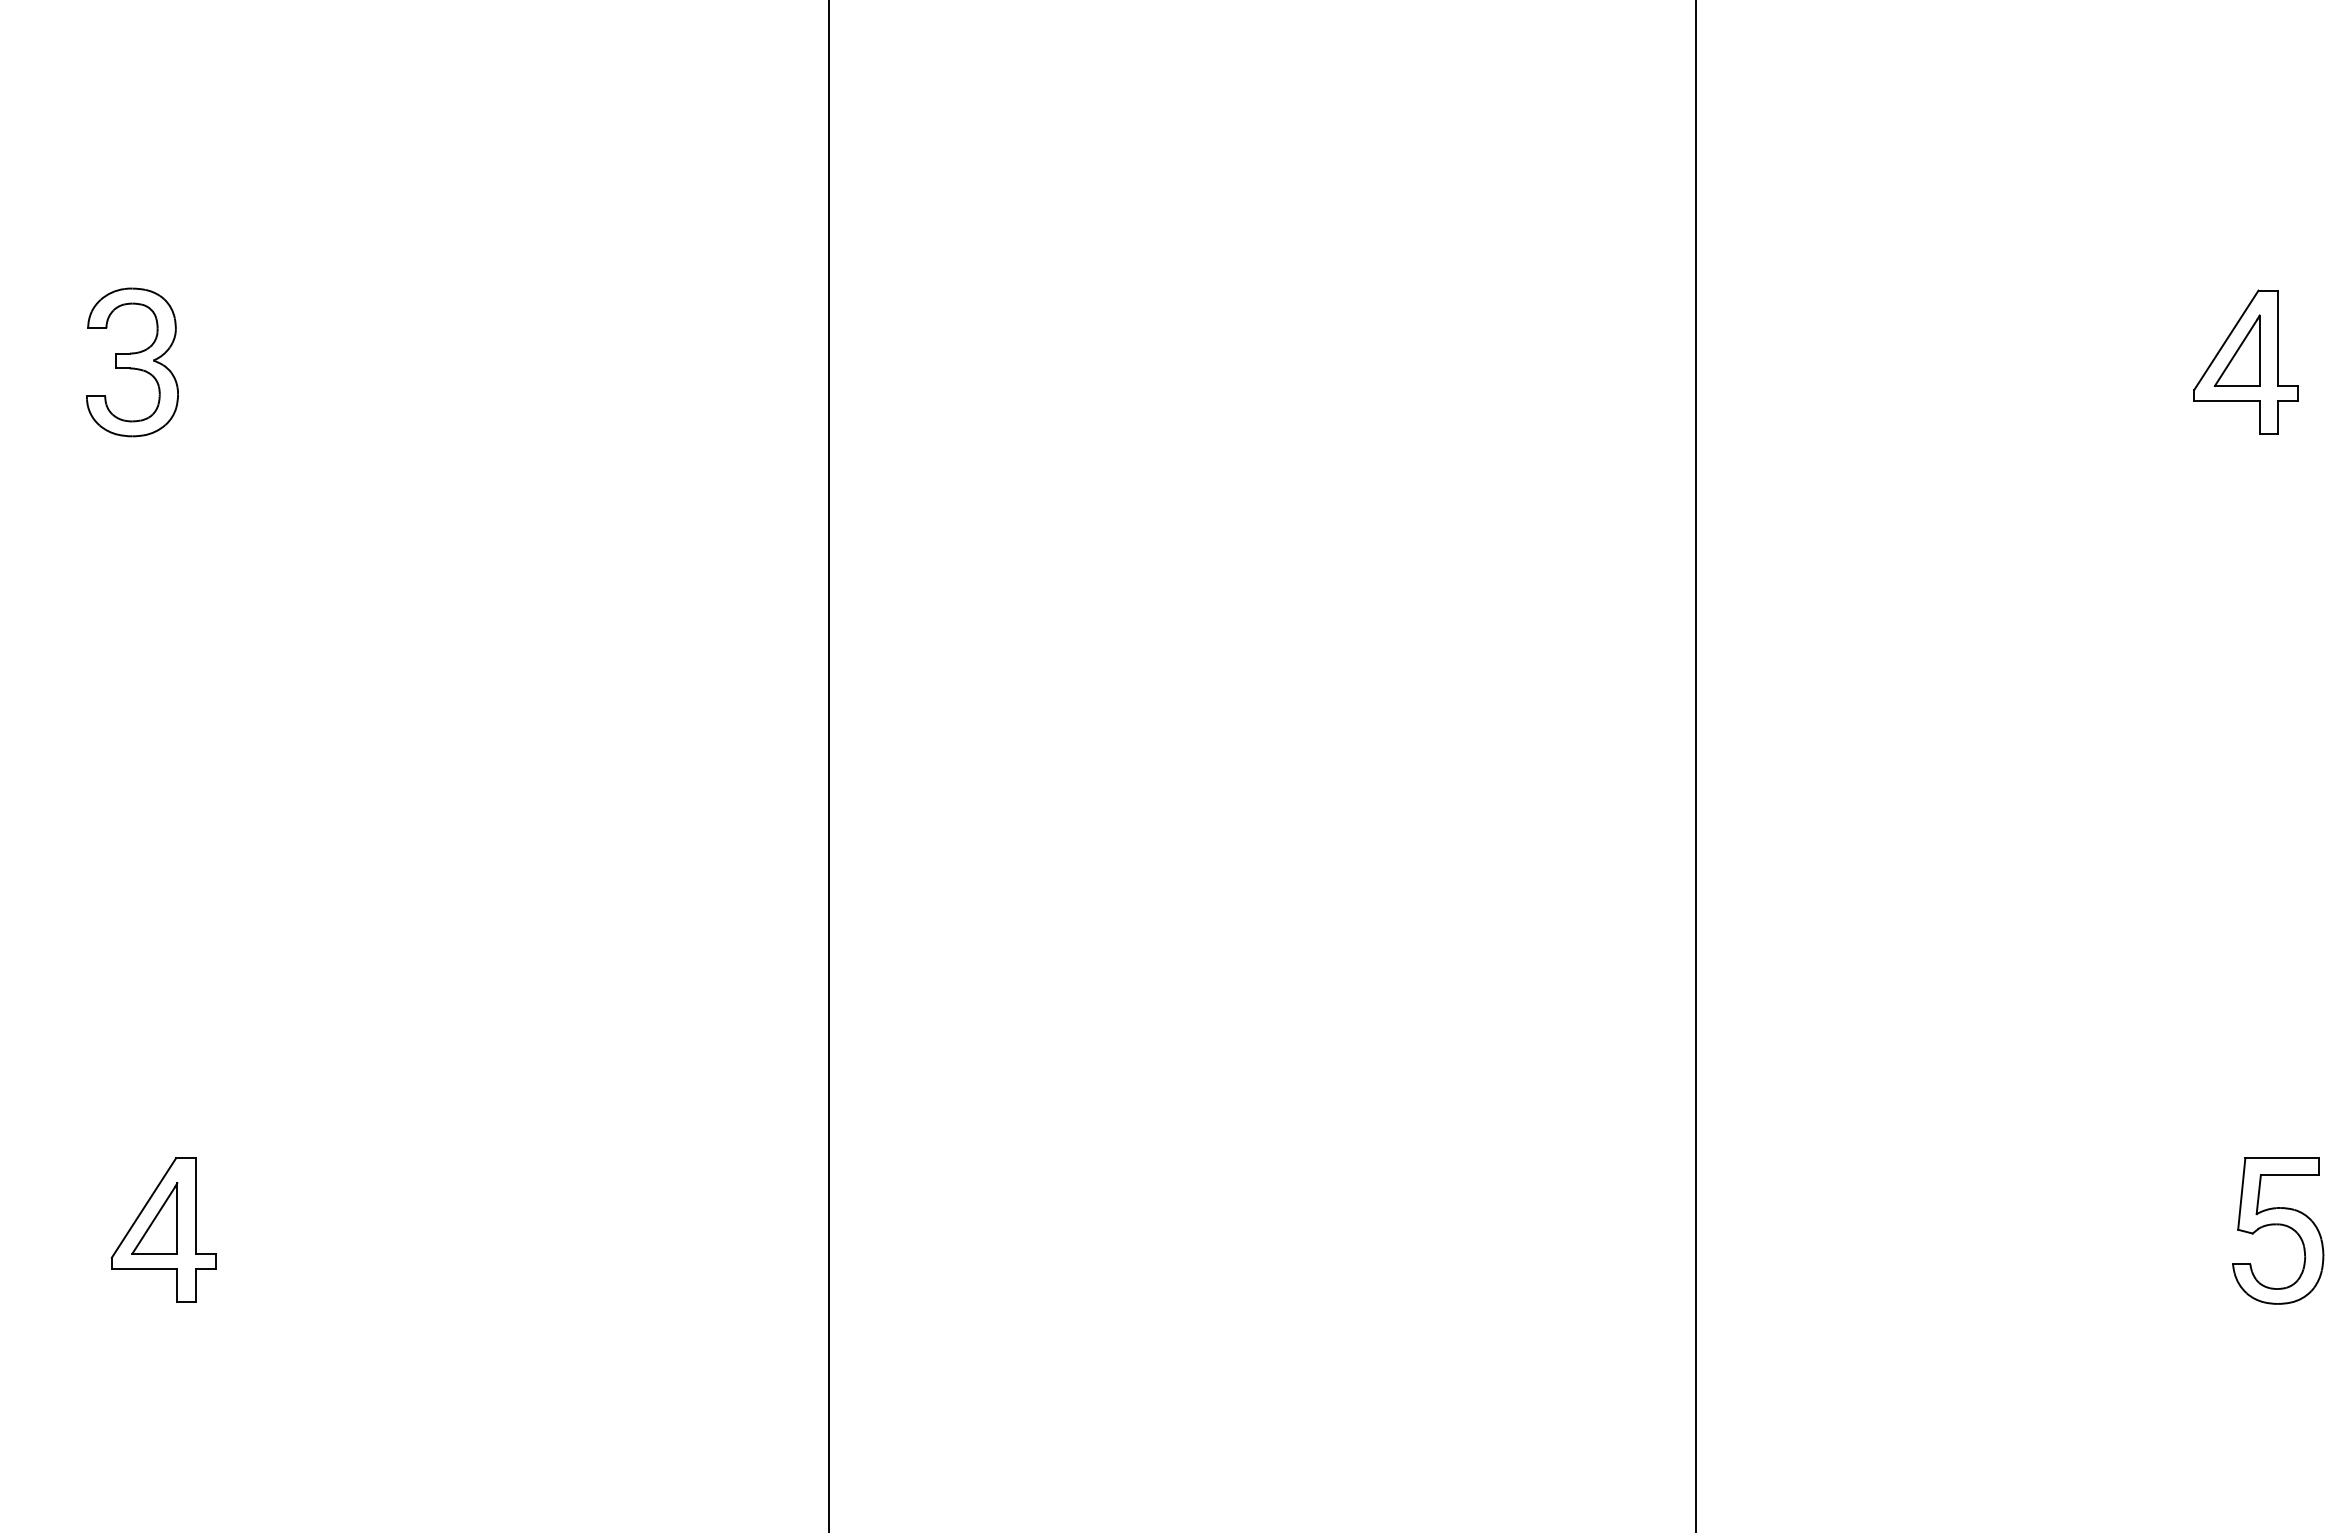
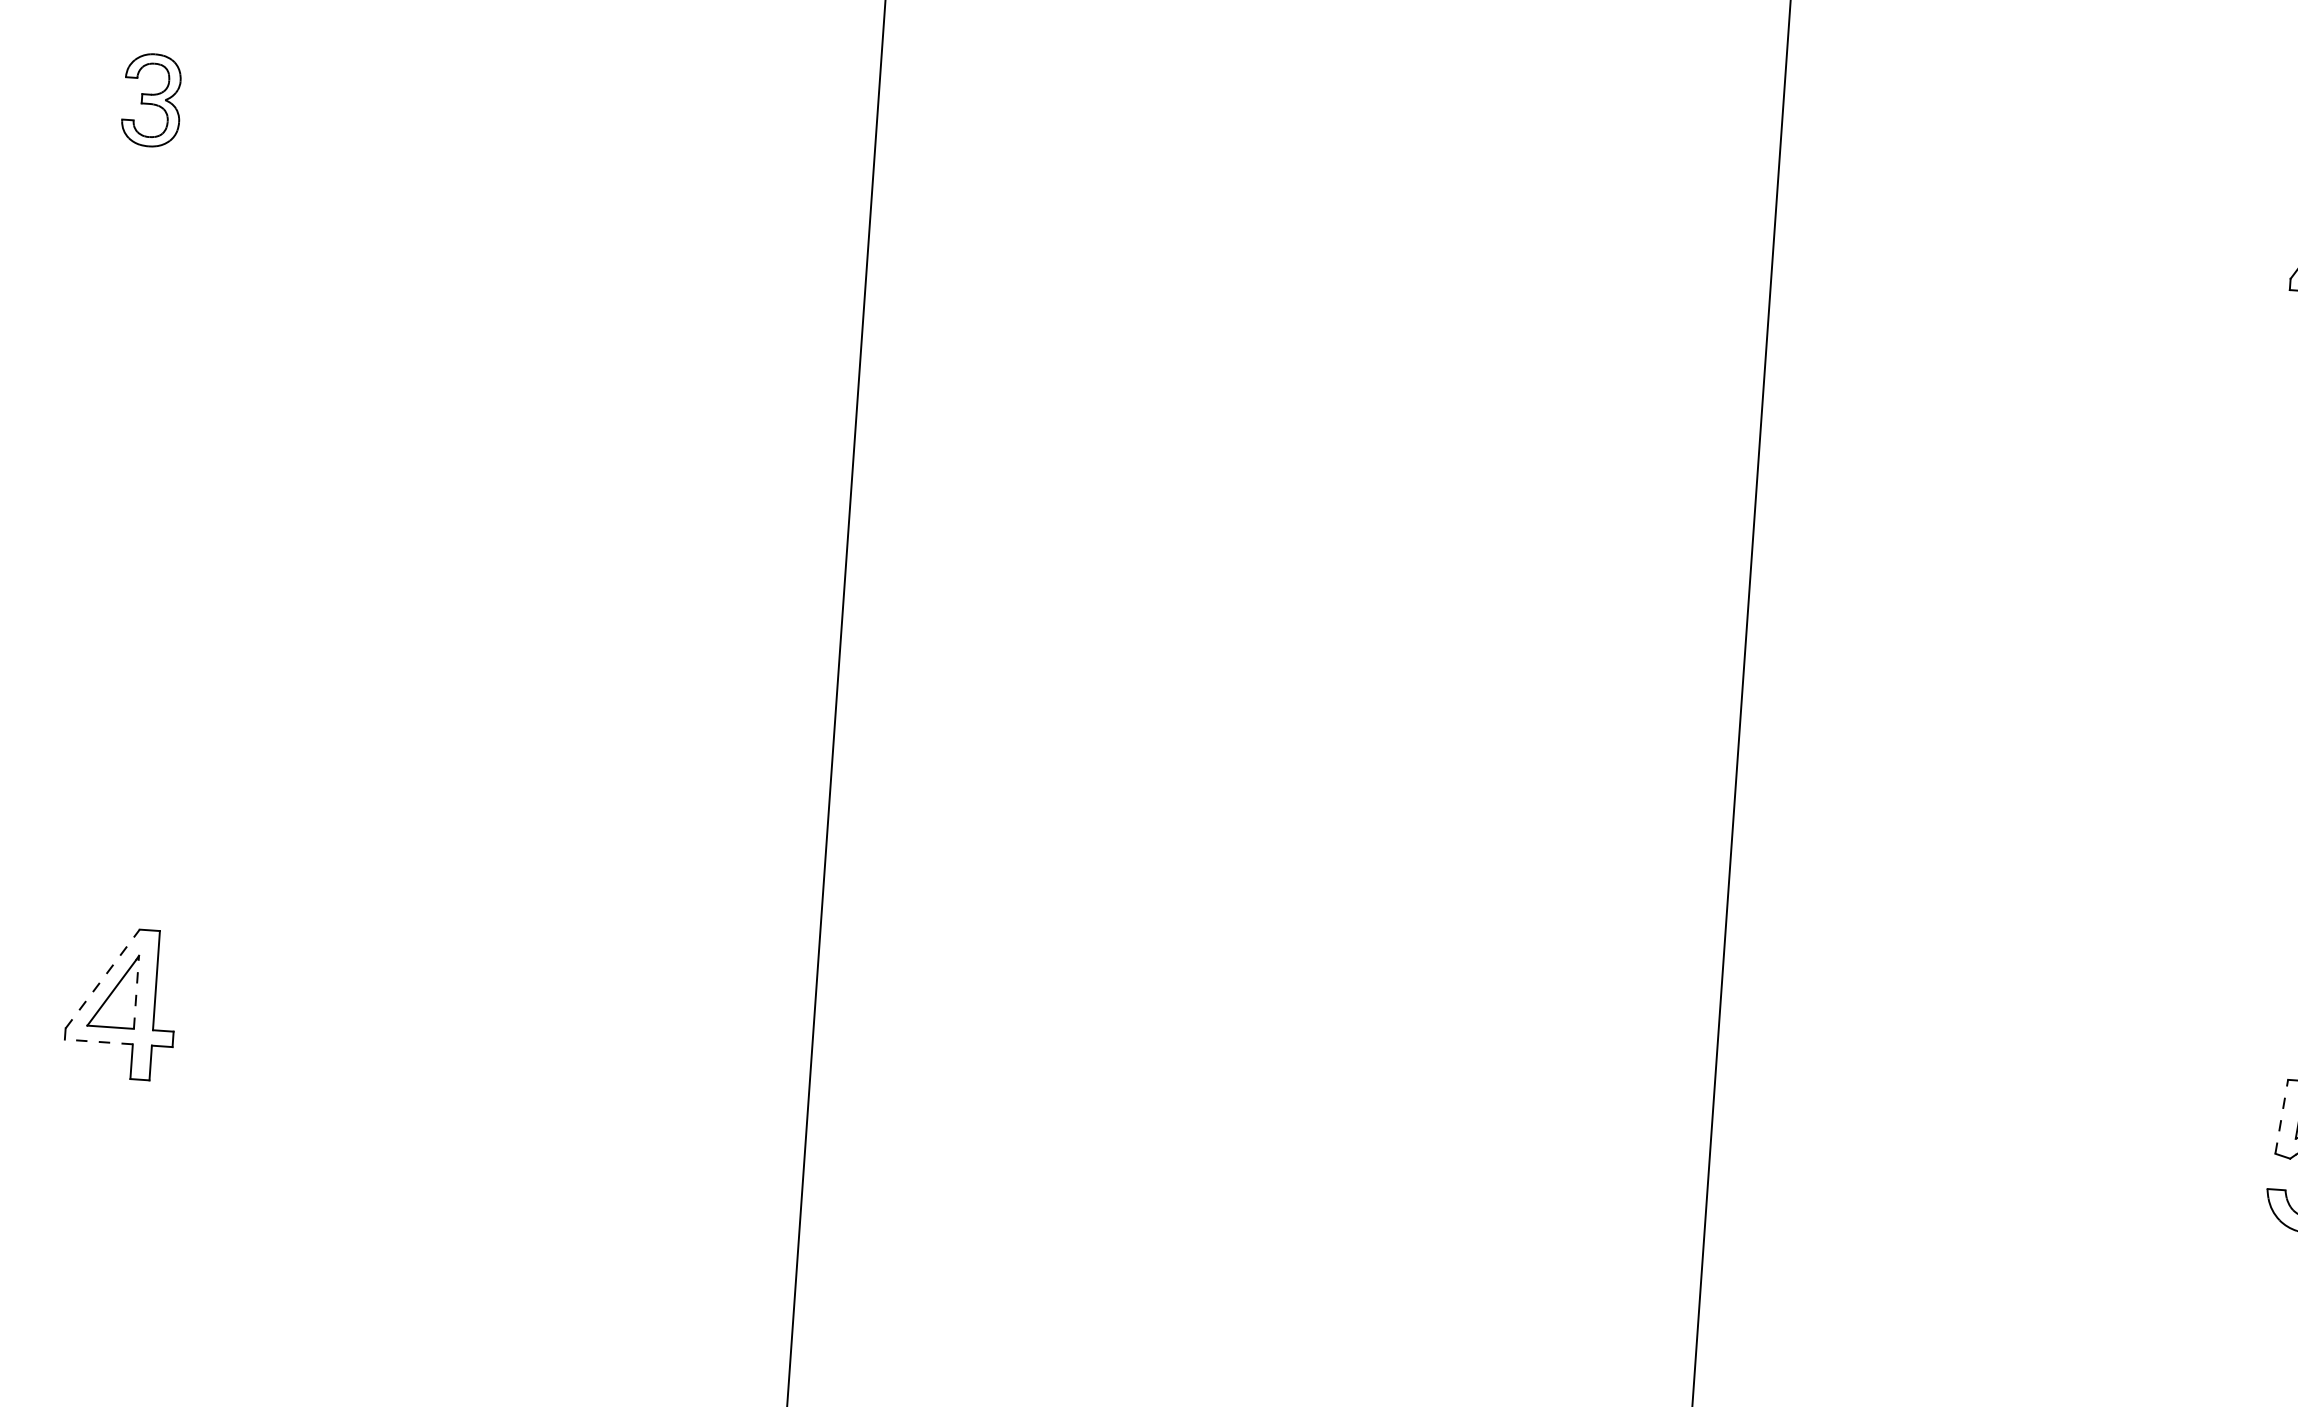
part: (132, 362) -> (152, 100), size x0.6
line: (2241, 1193) -> (2281, 1116), solid -> dashed
line: (144, 1207) -> (103, 978), solid -> dashed
line: (177, 1217) -> (136, 991), solid -> dashed
line: (144, 1268) -> (98, 1041), solid -> dashed

